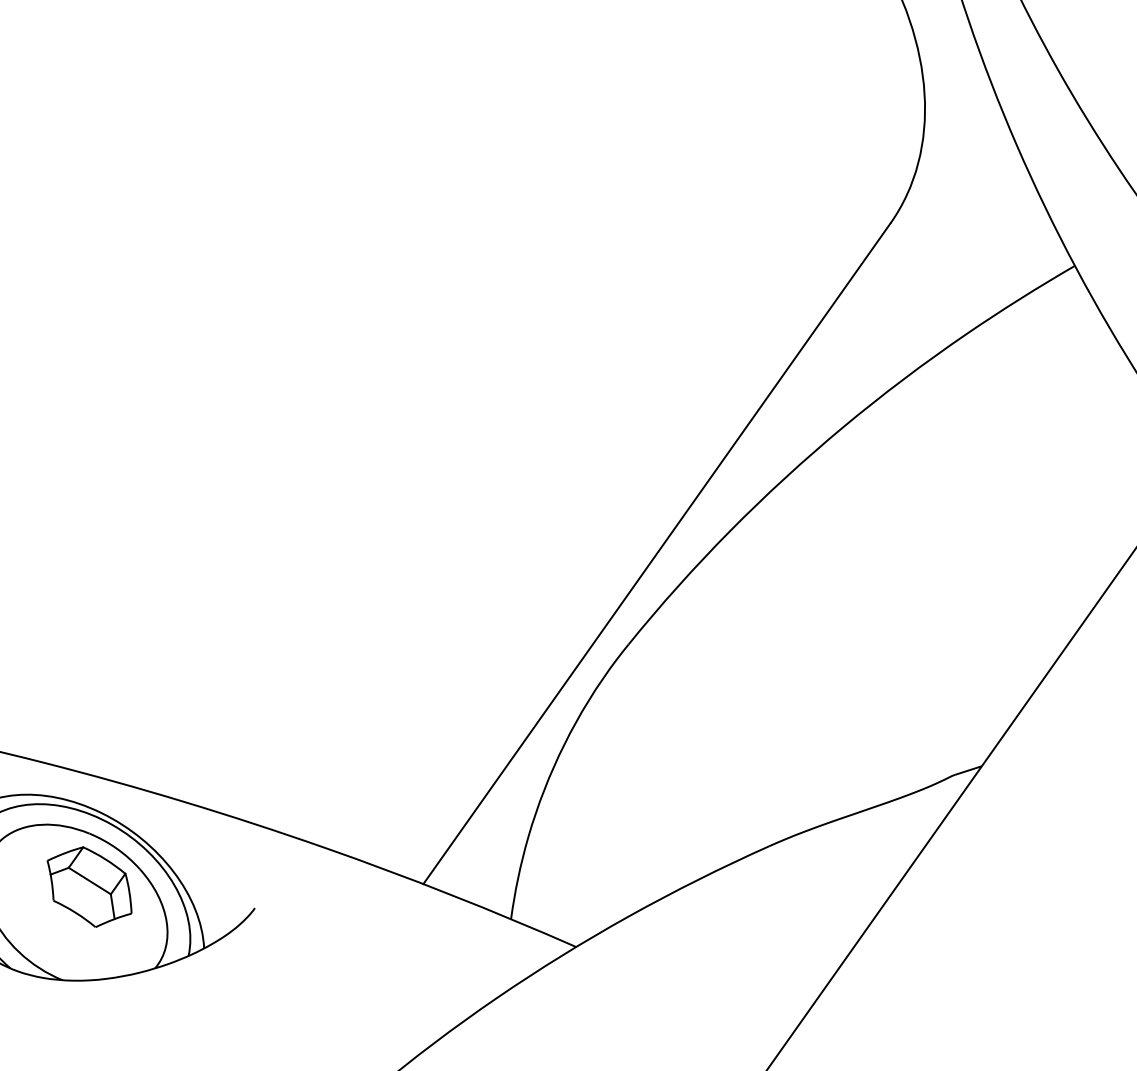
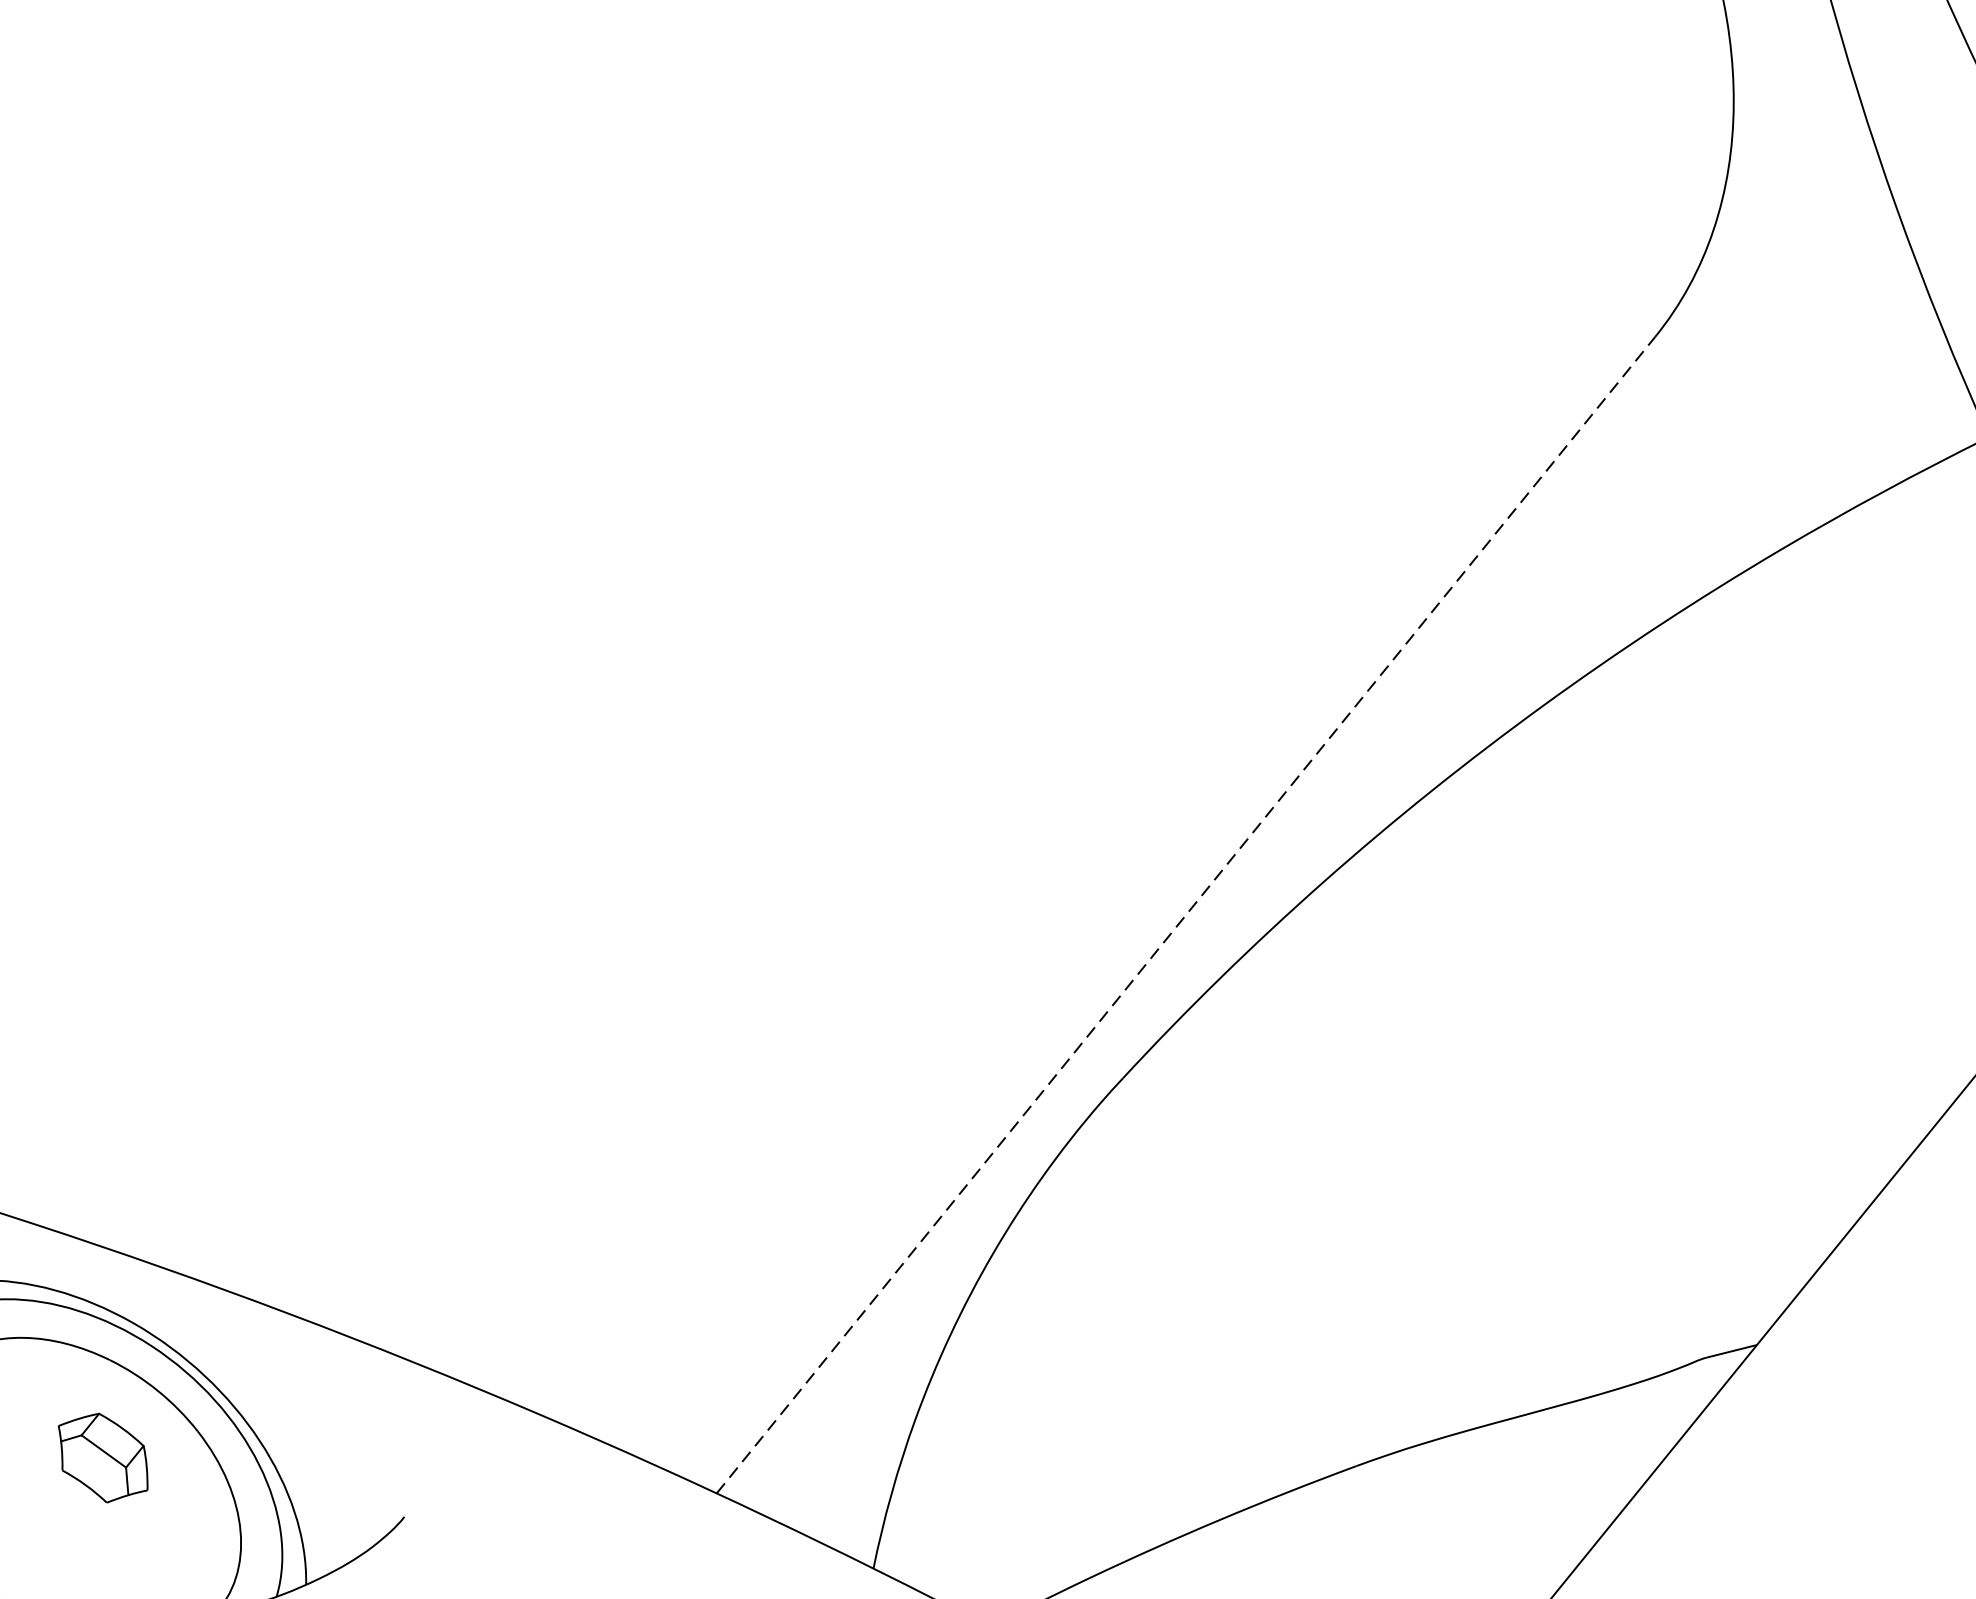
line: (656, 553) -> (1185, 914), solid -> dashed
part: (89, 886) -> (103, 1457), size x0.6

